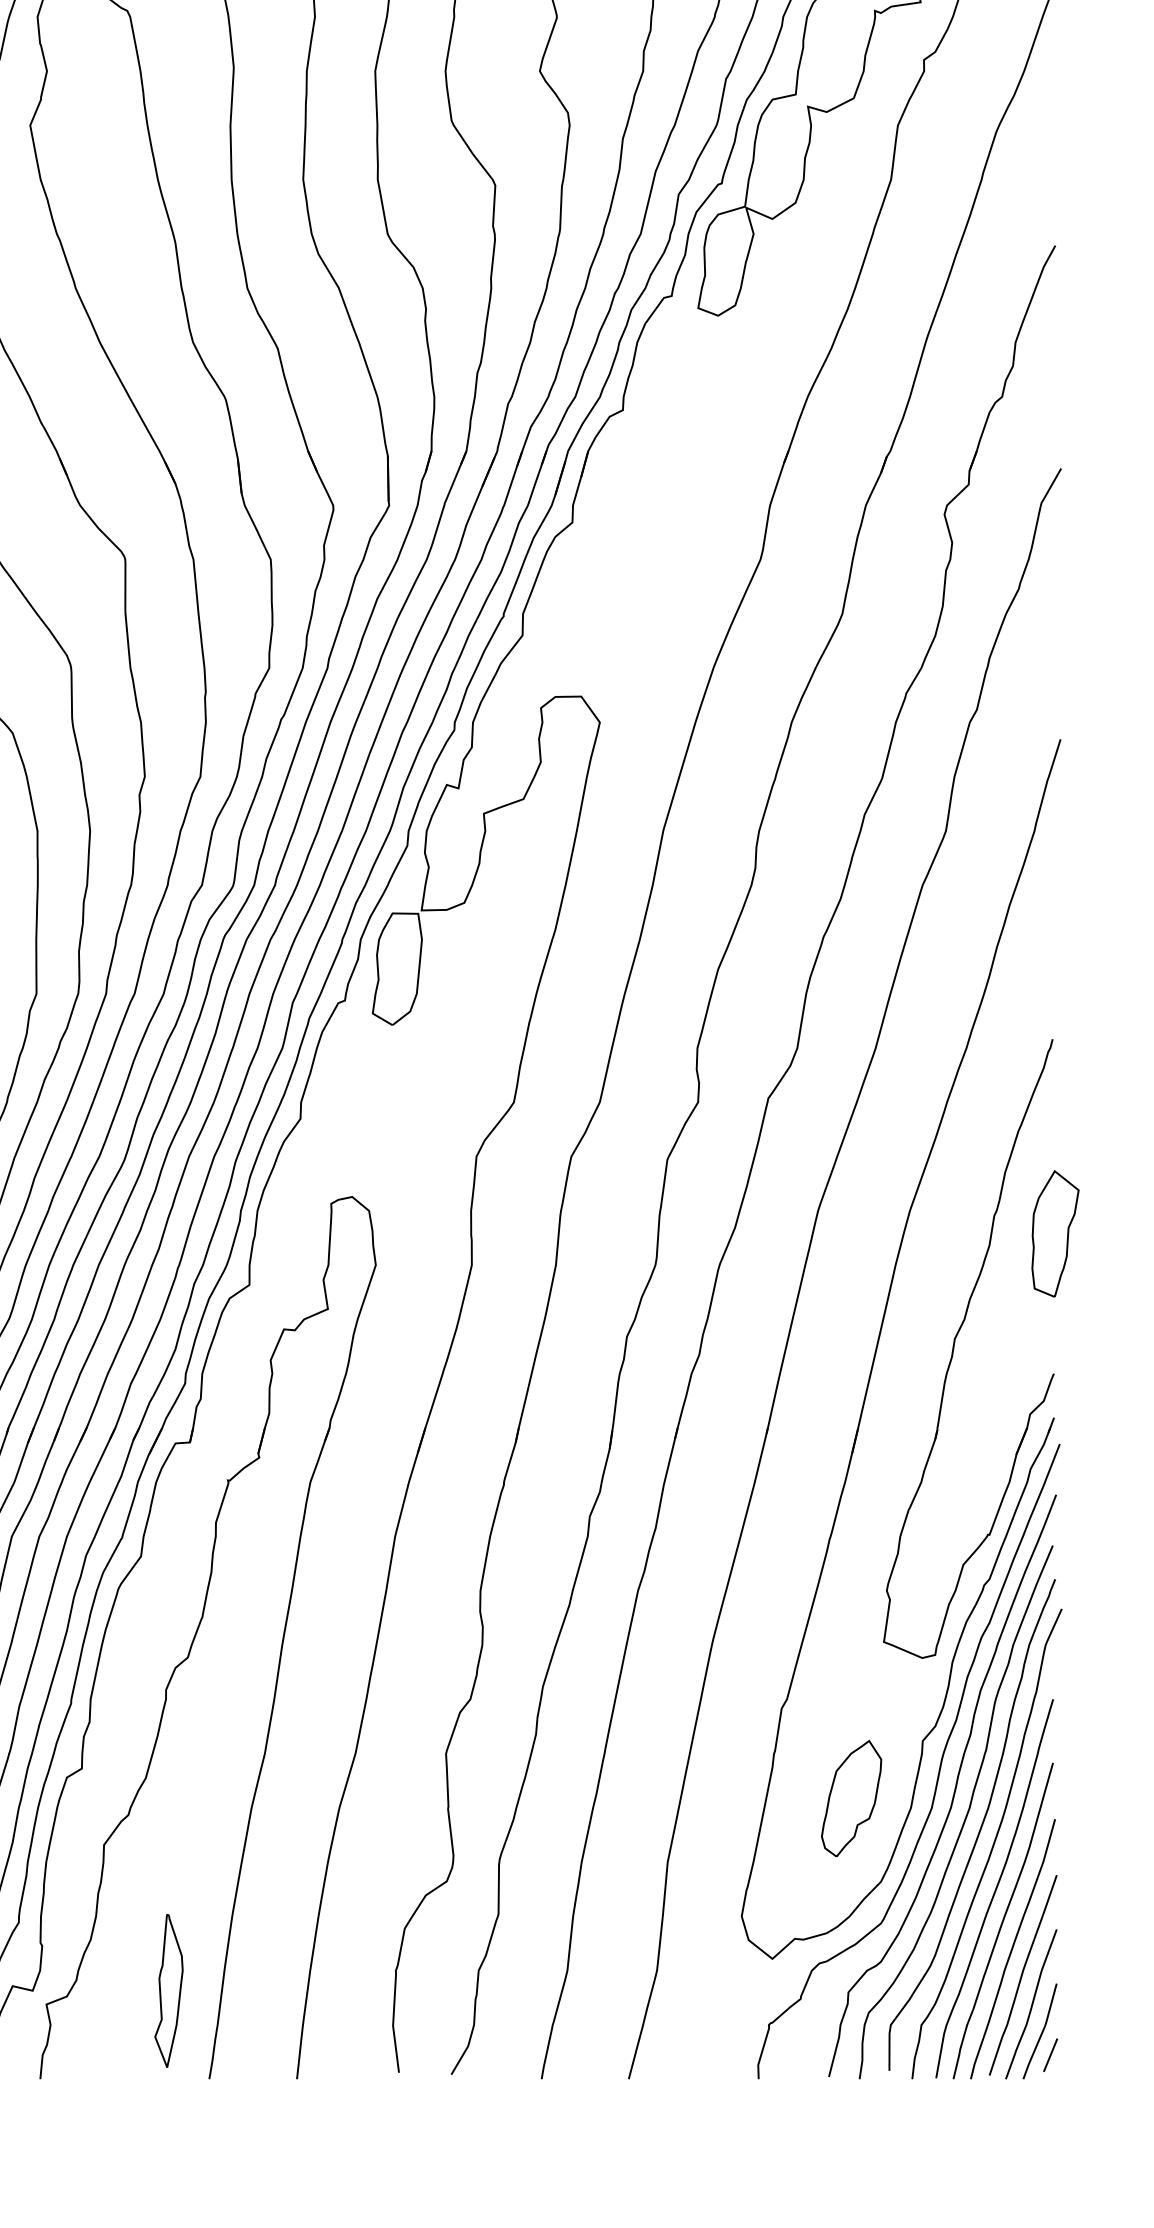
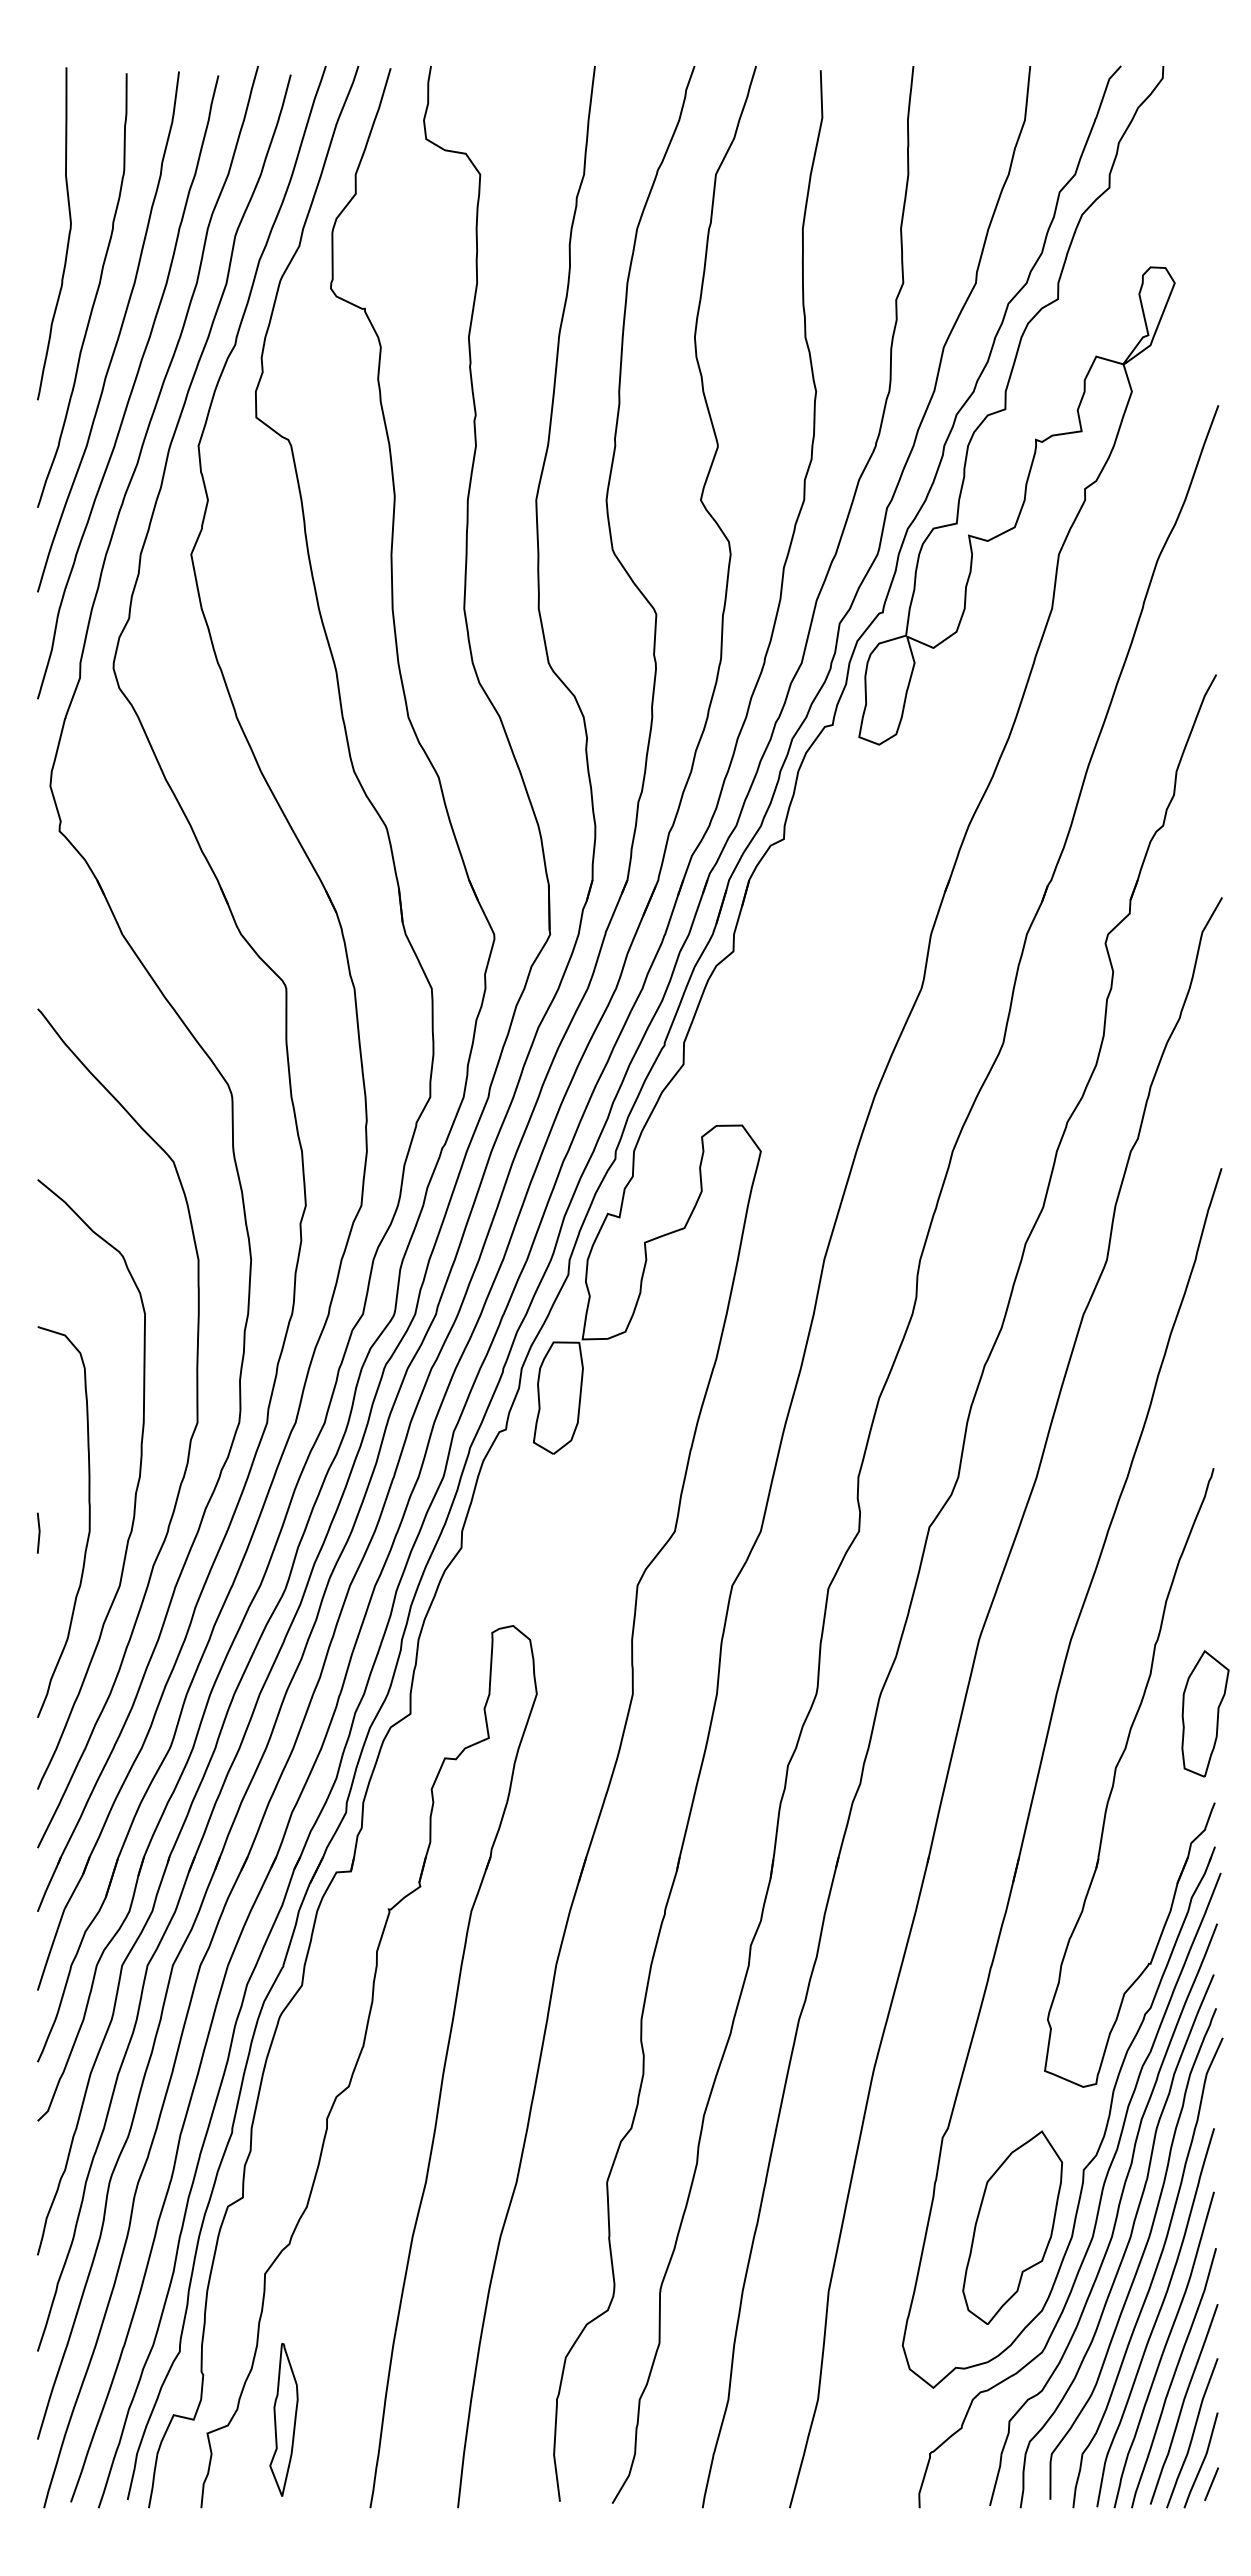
part: (1055, 1233) -> (1205, 1713), moved
part: (851, 1798) -> (1012, 2227), size x1.67
part: (168, 1990) -> (283, 2419), moved

